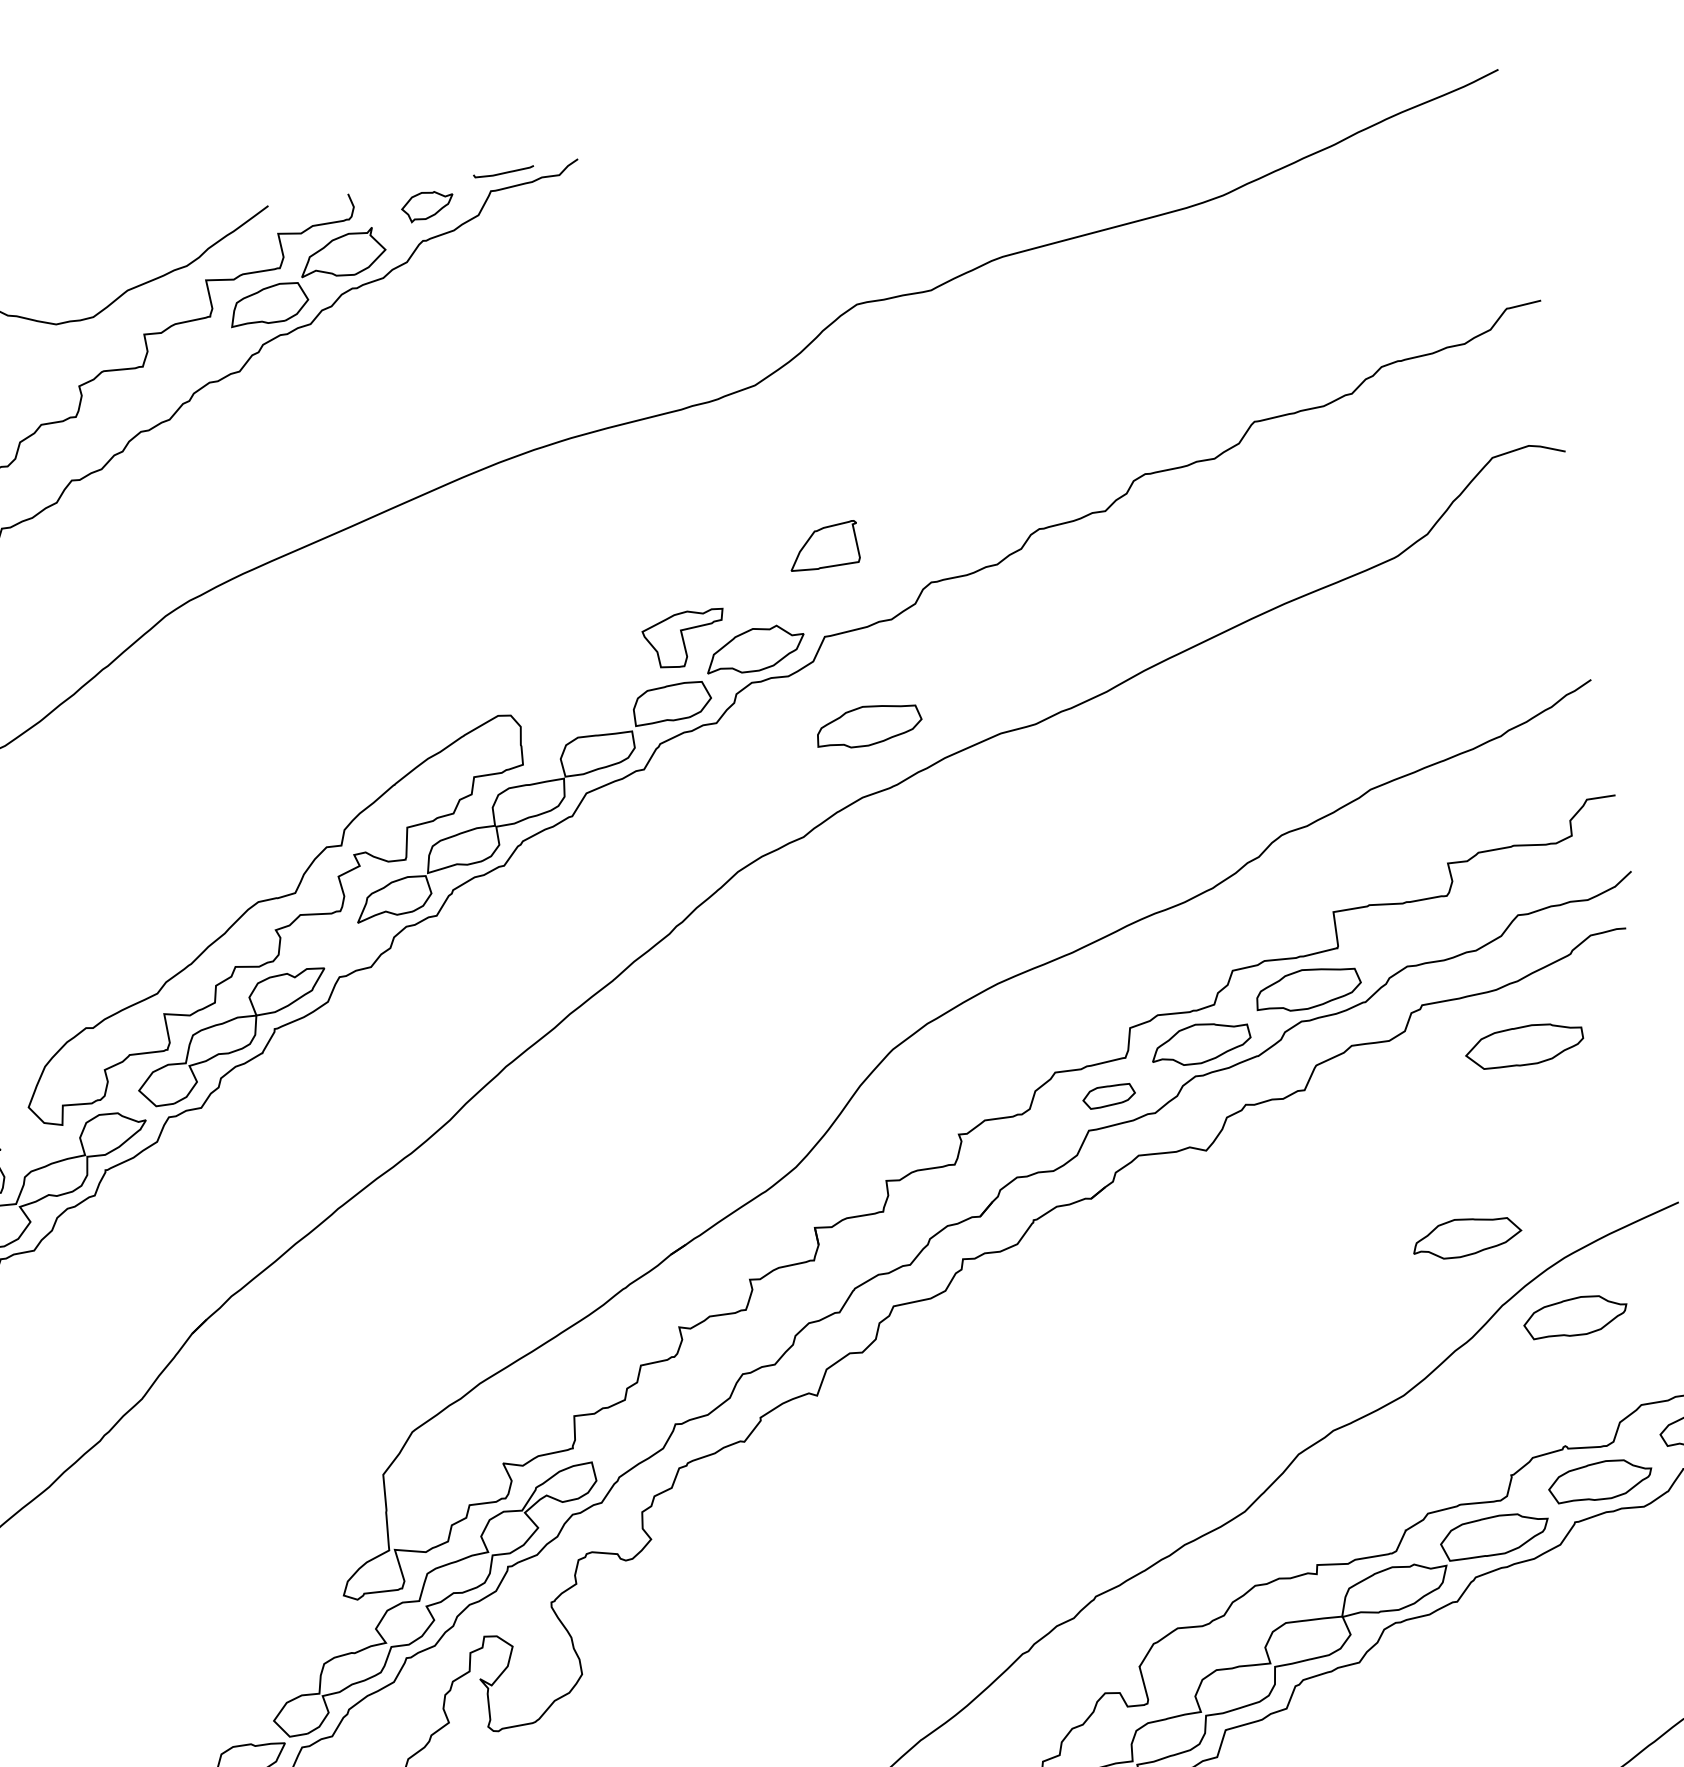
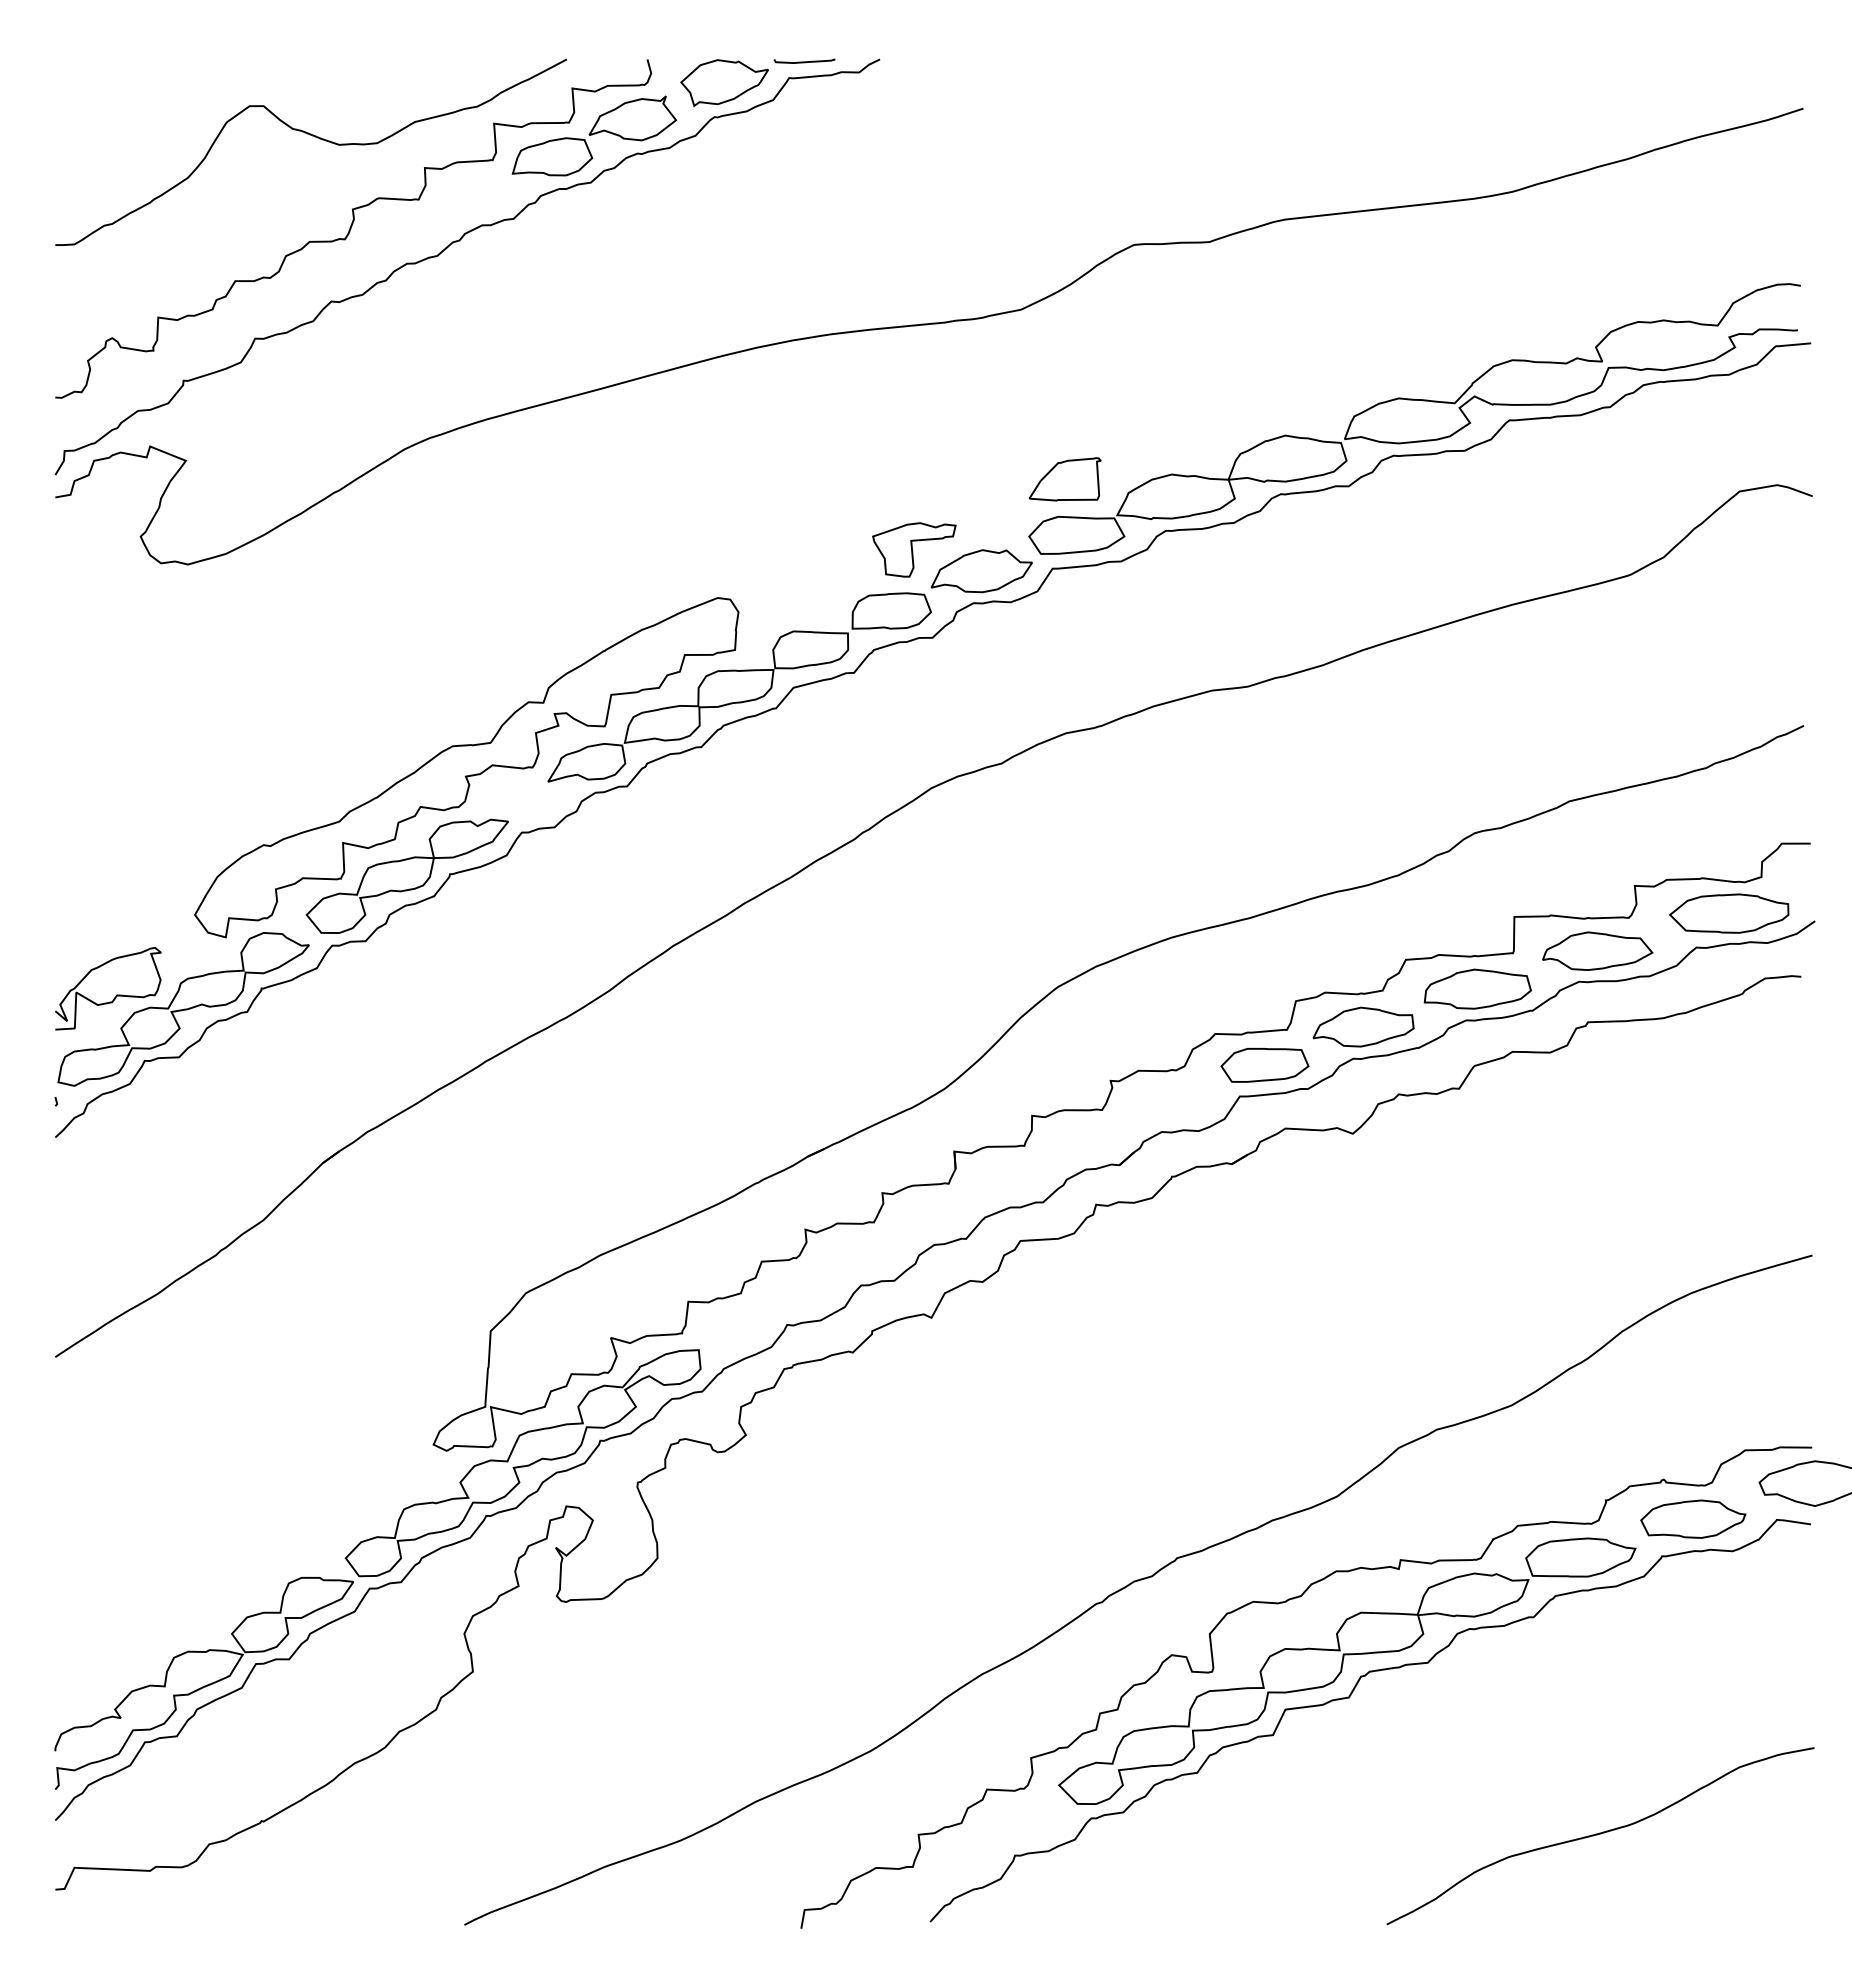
part: (427, 206) -> (724, 83), size x1.67
part: (1157, 416) -> (1414, 400), added
part: (868, 725) -> (1082, 662), removed
part: (1524, 1045) -> (1729, 913), moved
part: (1108, 1096) -> (1264, 1065), size x1.67
part: (1466, 1236) -> (1597, 950), moved
part: (1575, 1316) -> (1693, 1352), removed

